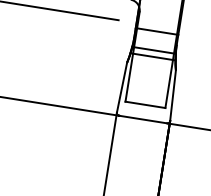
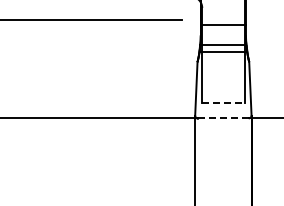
line: (145, 104) -> (223, 102), solid -> dashed
line: (142, 119) -> (222, 118), solid -> dashed

